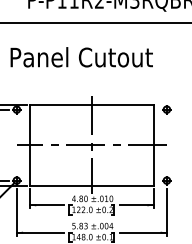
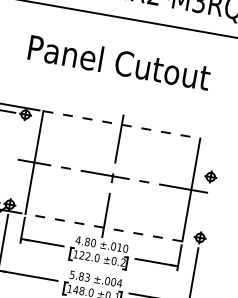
line: (91, 104) -> (121, 124), solid -> dashed
part: (166, 109) -> (210, 176), moved
line: (91, 185) -> (103, 227), solid -> dashed

